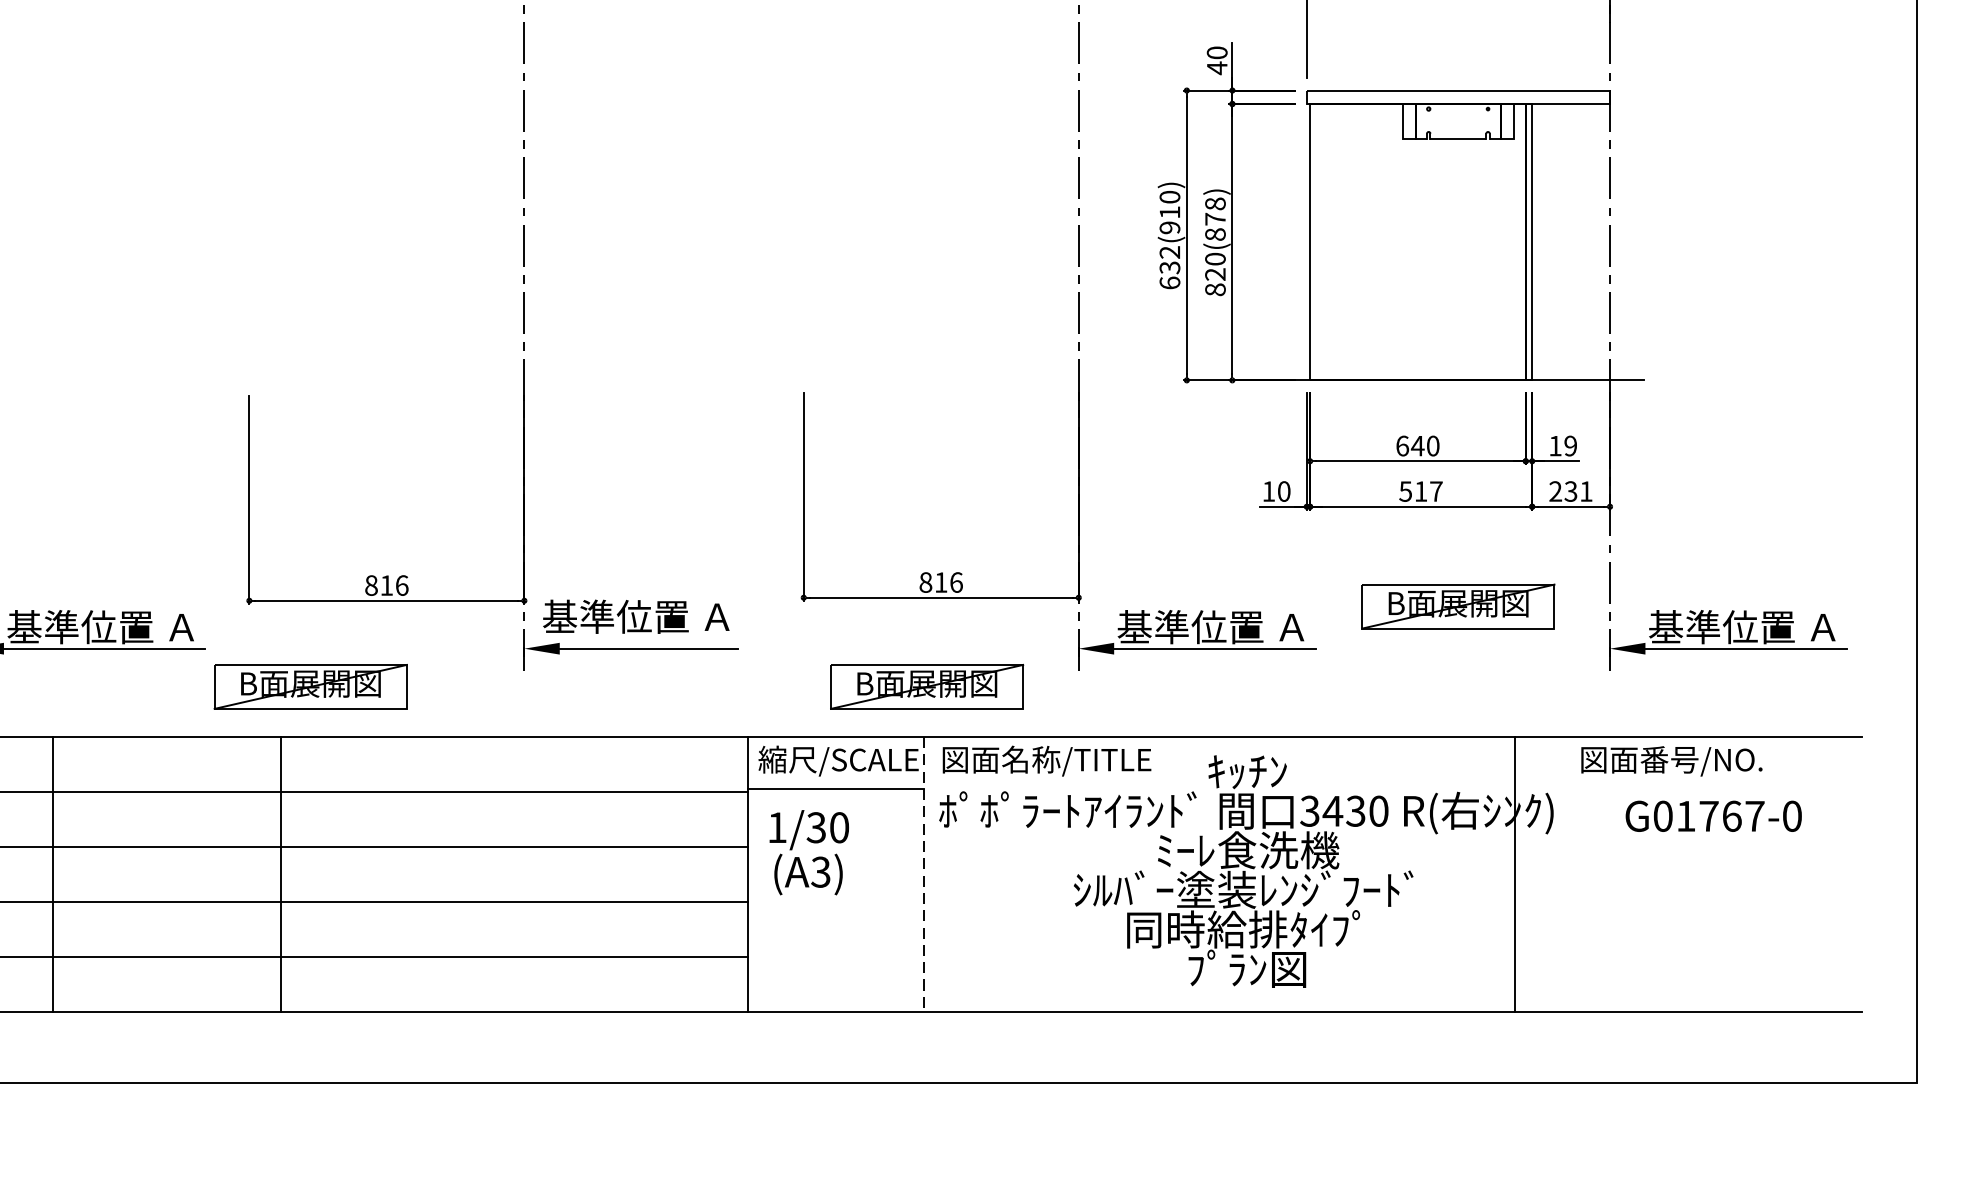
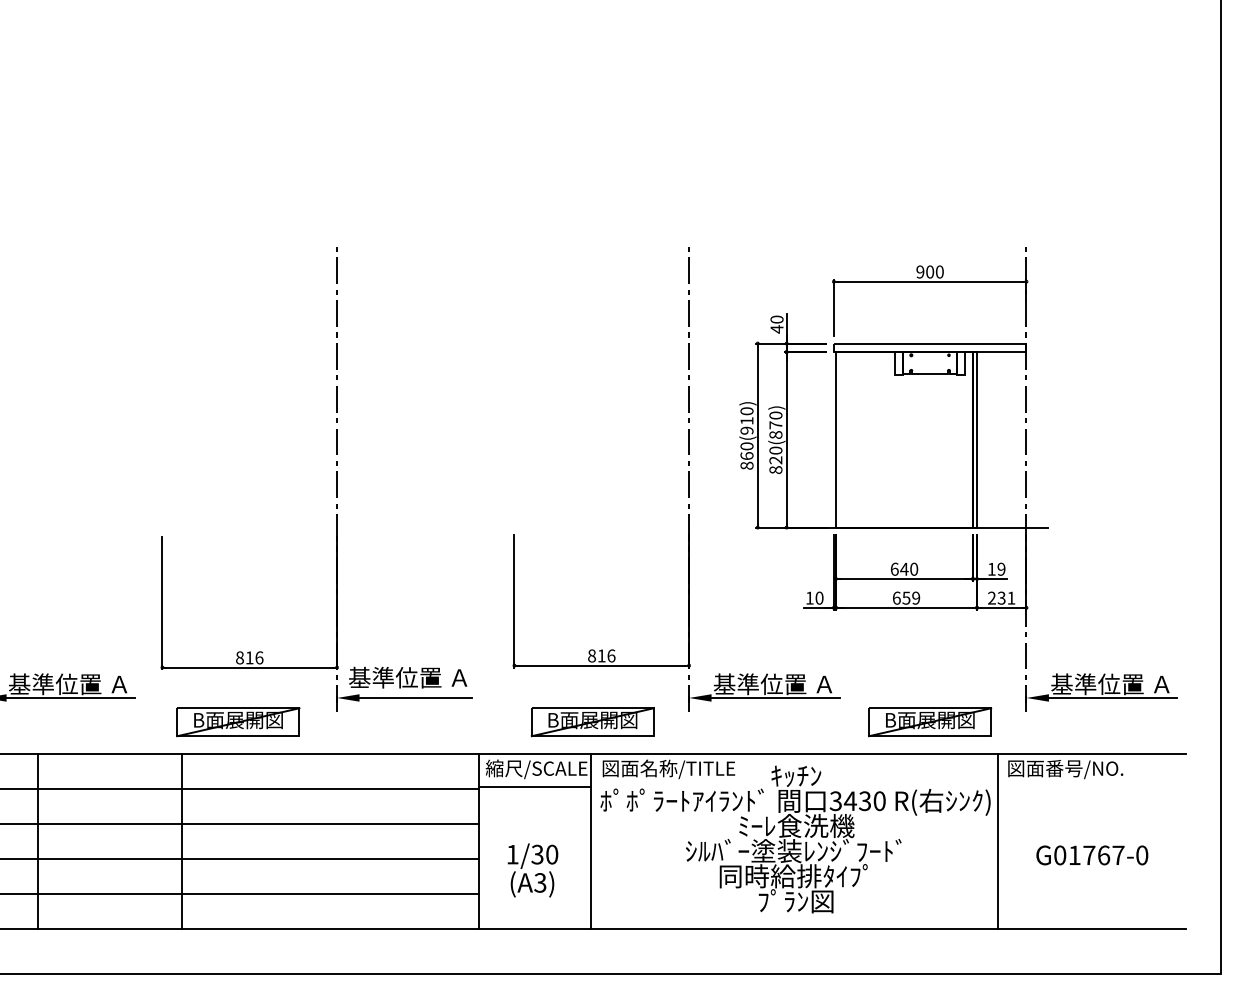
text: (1214, 203) -> (775, 415), 820(878) -> 820(870)
text: (1169, 266) -> (746, 455), 632(910) -> 860(910)
text: (1421, 490) -> (906, 597), 517 -> 659
part: (1458, 607) -> (930, 722), moved
part: (310, 687) -> (238, 722), moved
text: (1714, 816) -> (1092, 855), moved
text: (808, 852) -> (532, 870), moved
line: (925, 874) -> (591, 841), dashed -> solid
line: (1515, 874) -> (998, 841), moved

